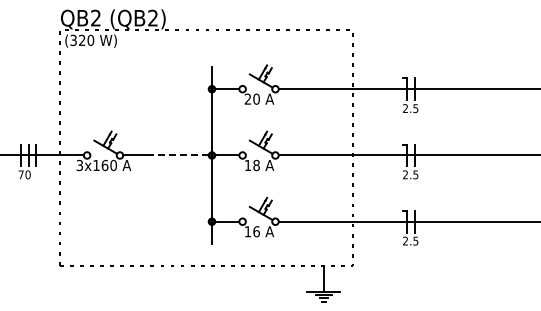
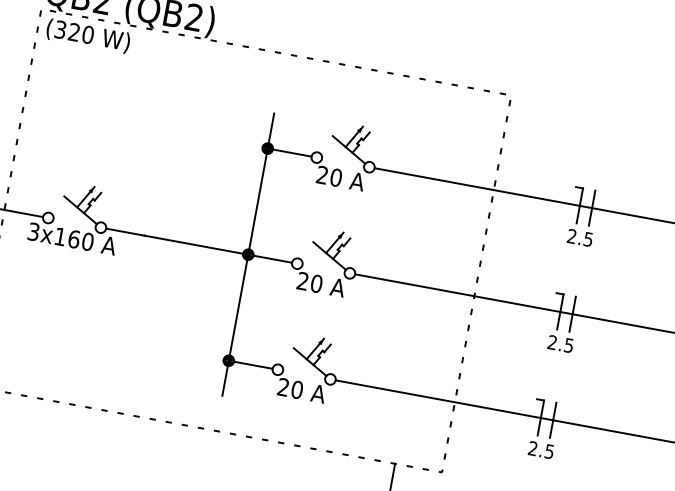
line: (180, 155) -> (197, 245), dashed -> solid
text: (251, 164) -> (308, 280), 18 -> 20
text: (251, 231) -> (289, 388), 16 -> 20

